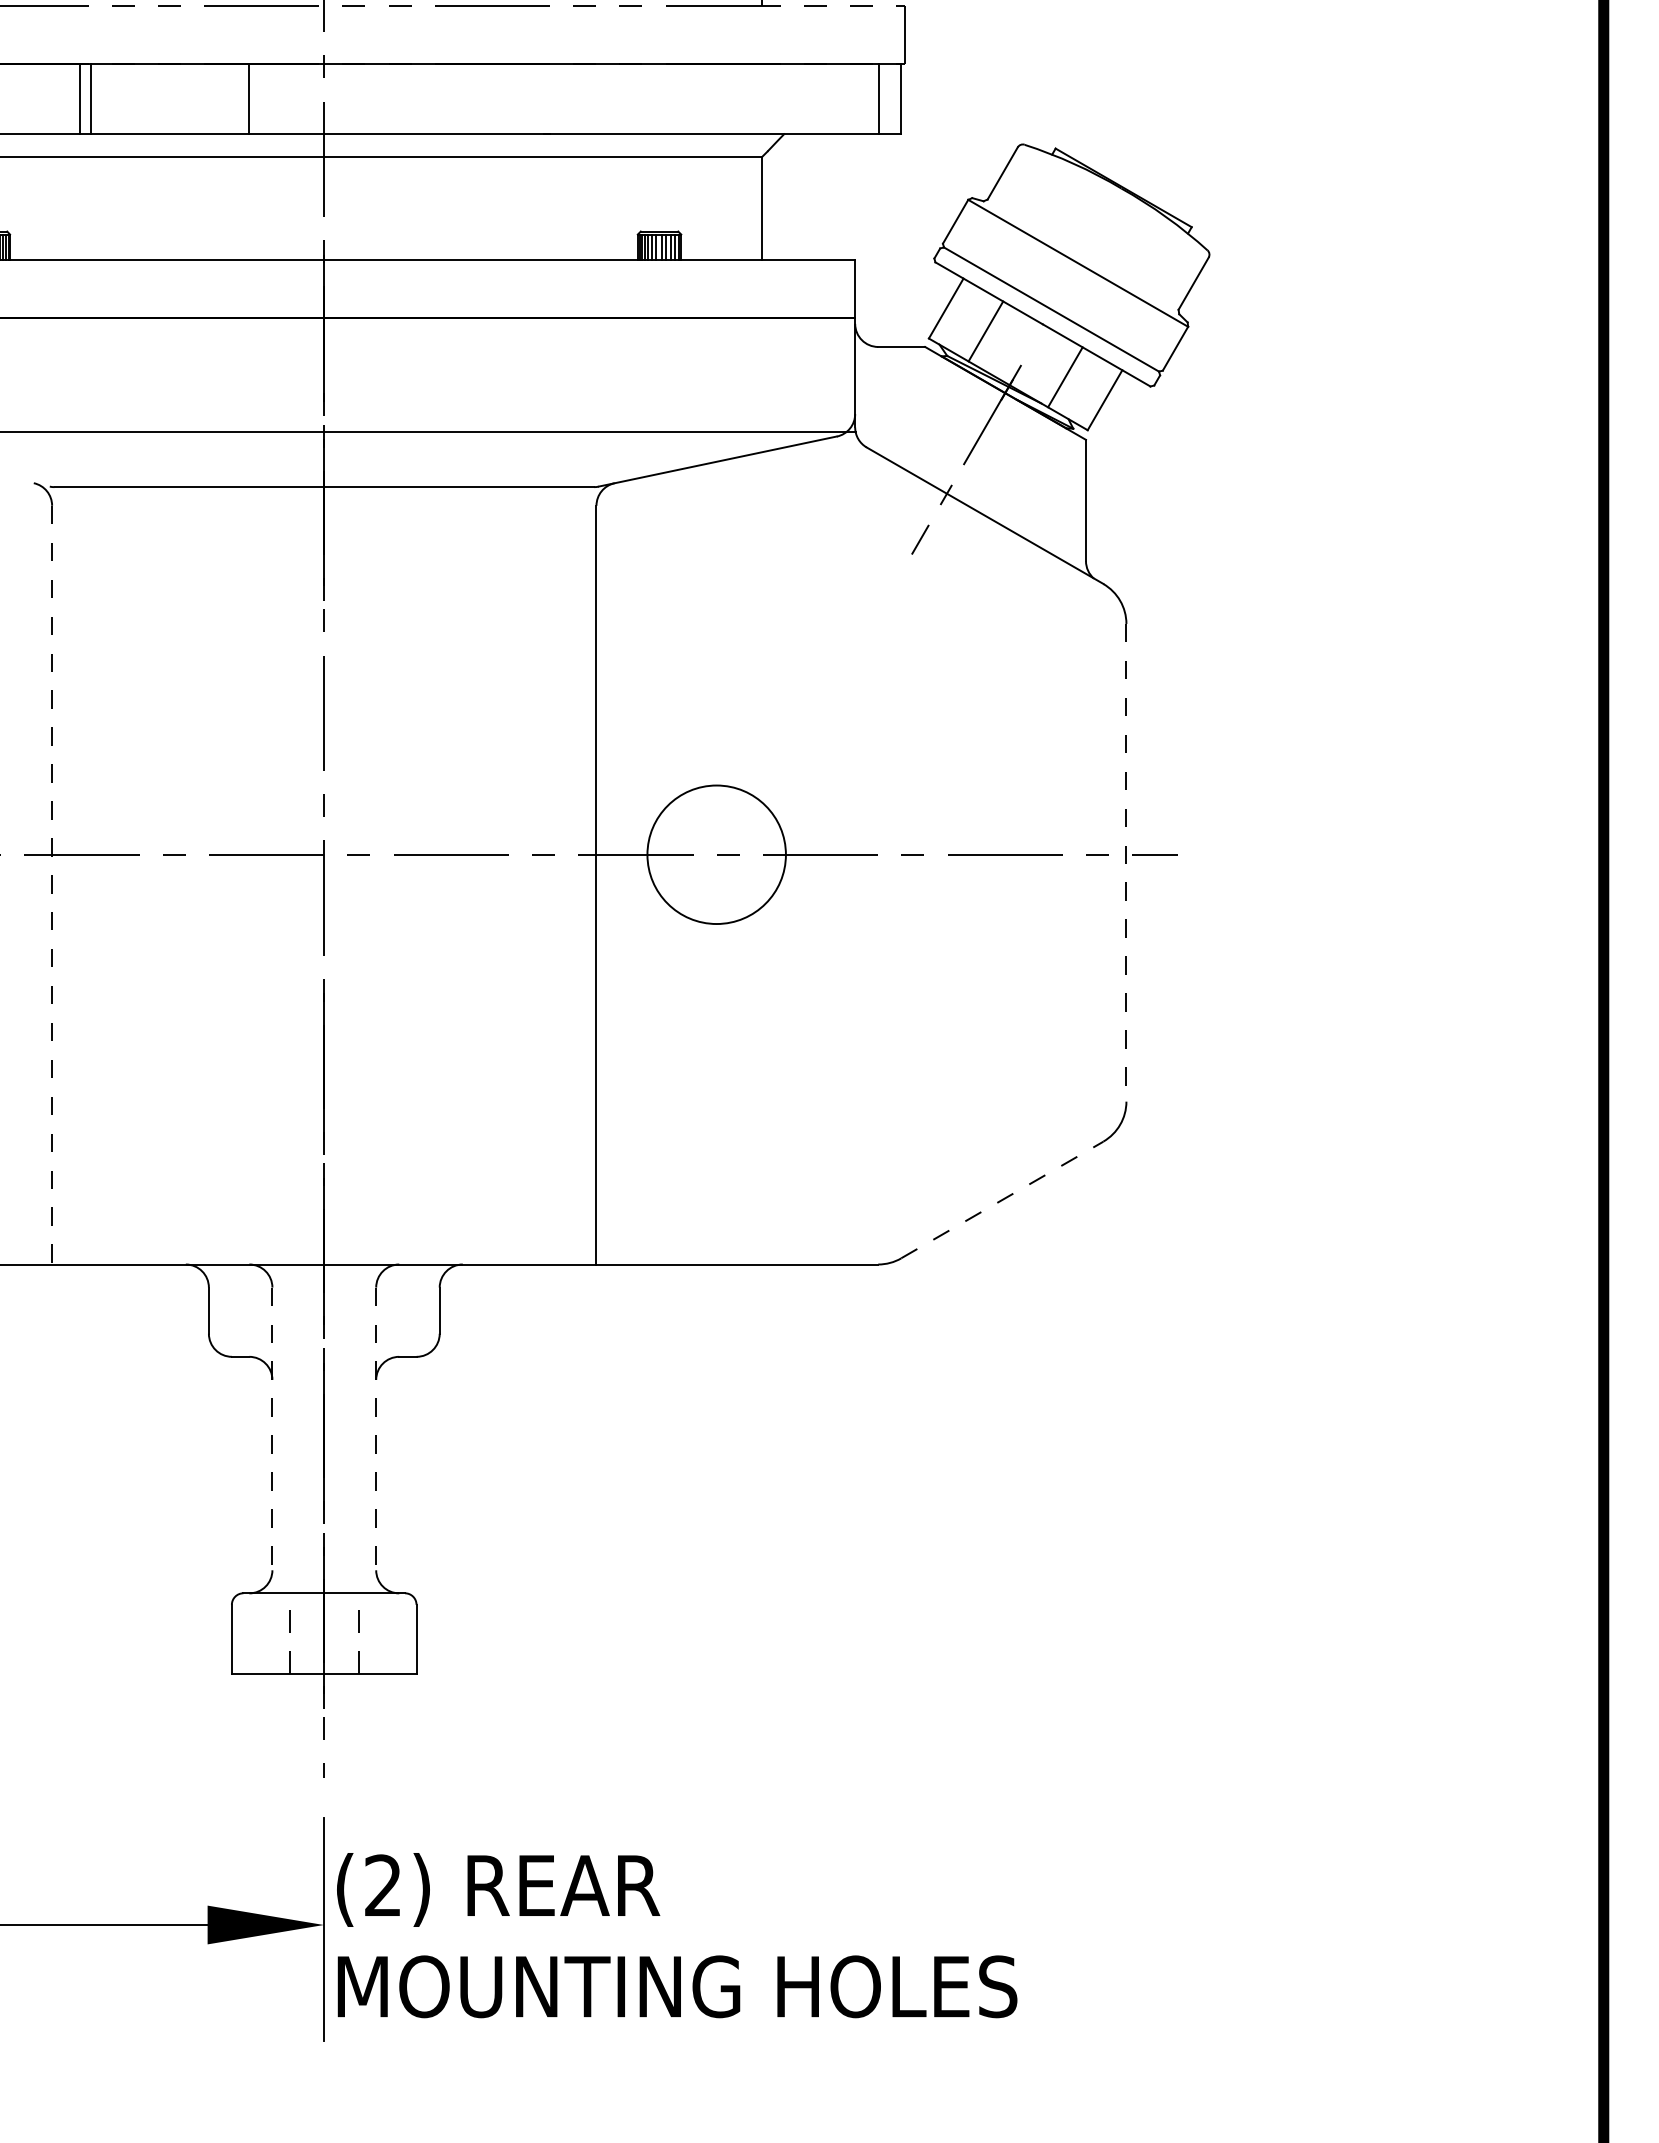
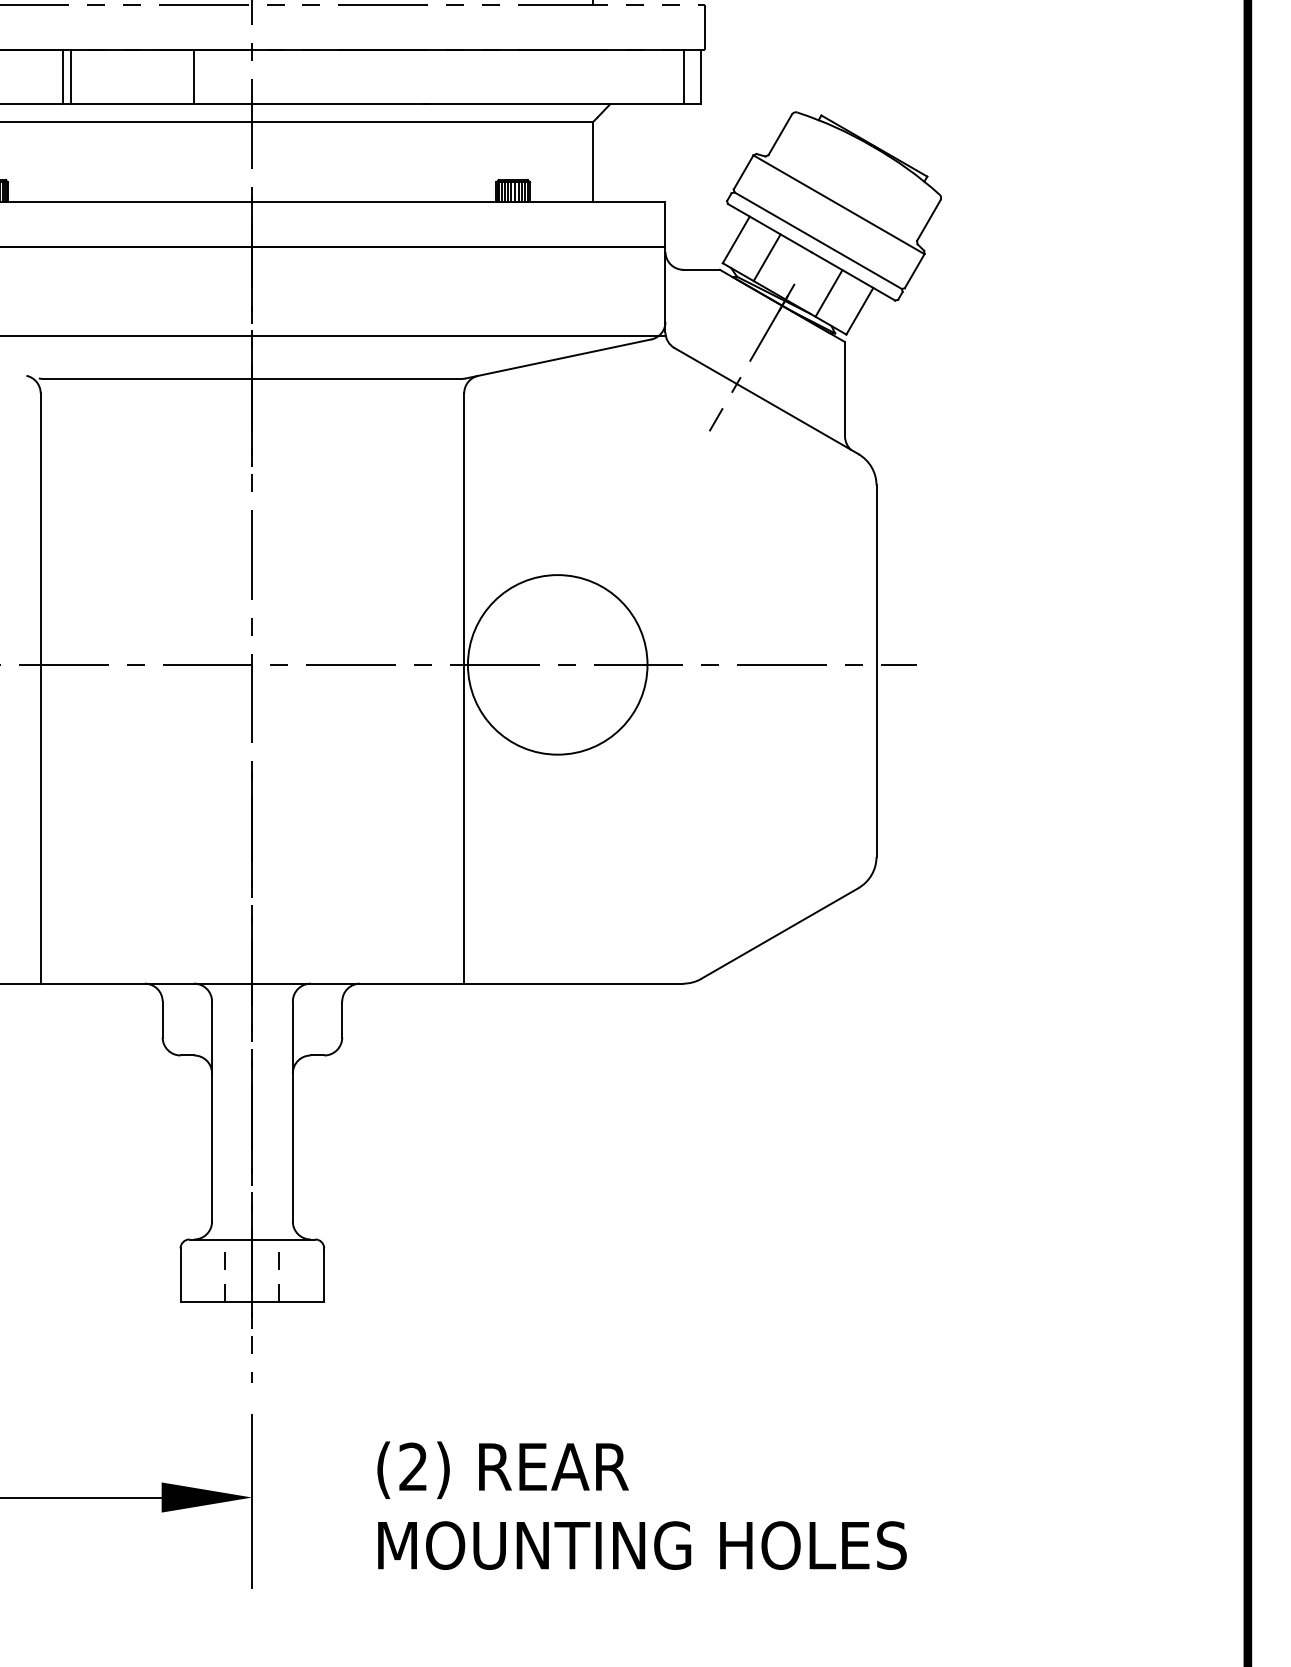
circle: (716, 854) -> (557, 664), size x1.67
line: (1126, 862) -> (876, 670), dashed -> solid
line: (52, 885) -> (40, 688), dashed -> solid
line: (1002, 1199) -> (780, 933), dashed -> solid
line: (272, 1429) -> (212, 1112), dashed -> solid
line: (376, 1429) -> (293, 1112), dashed -> solid
text: (677, 1935) -> (642, 1505), moved

